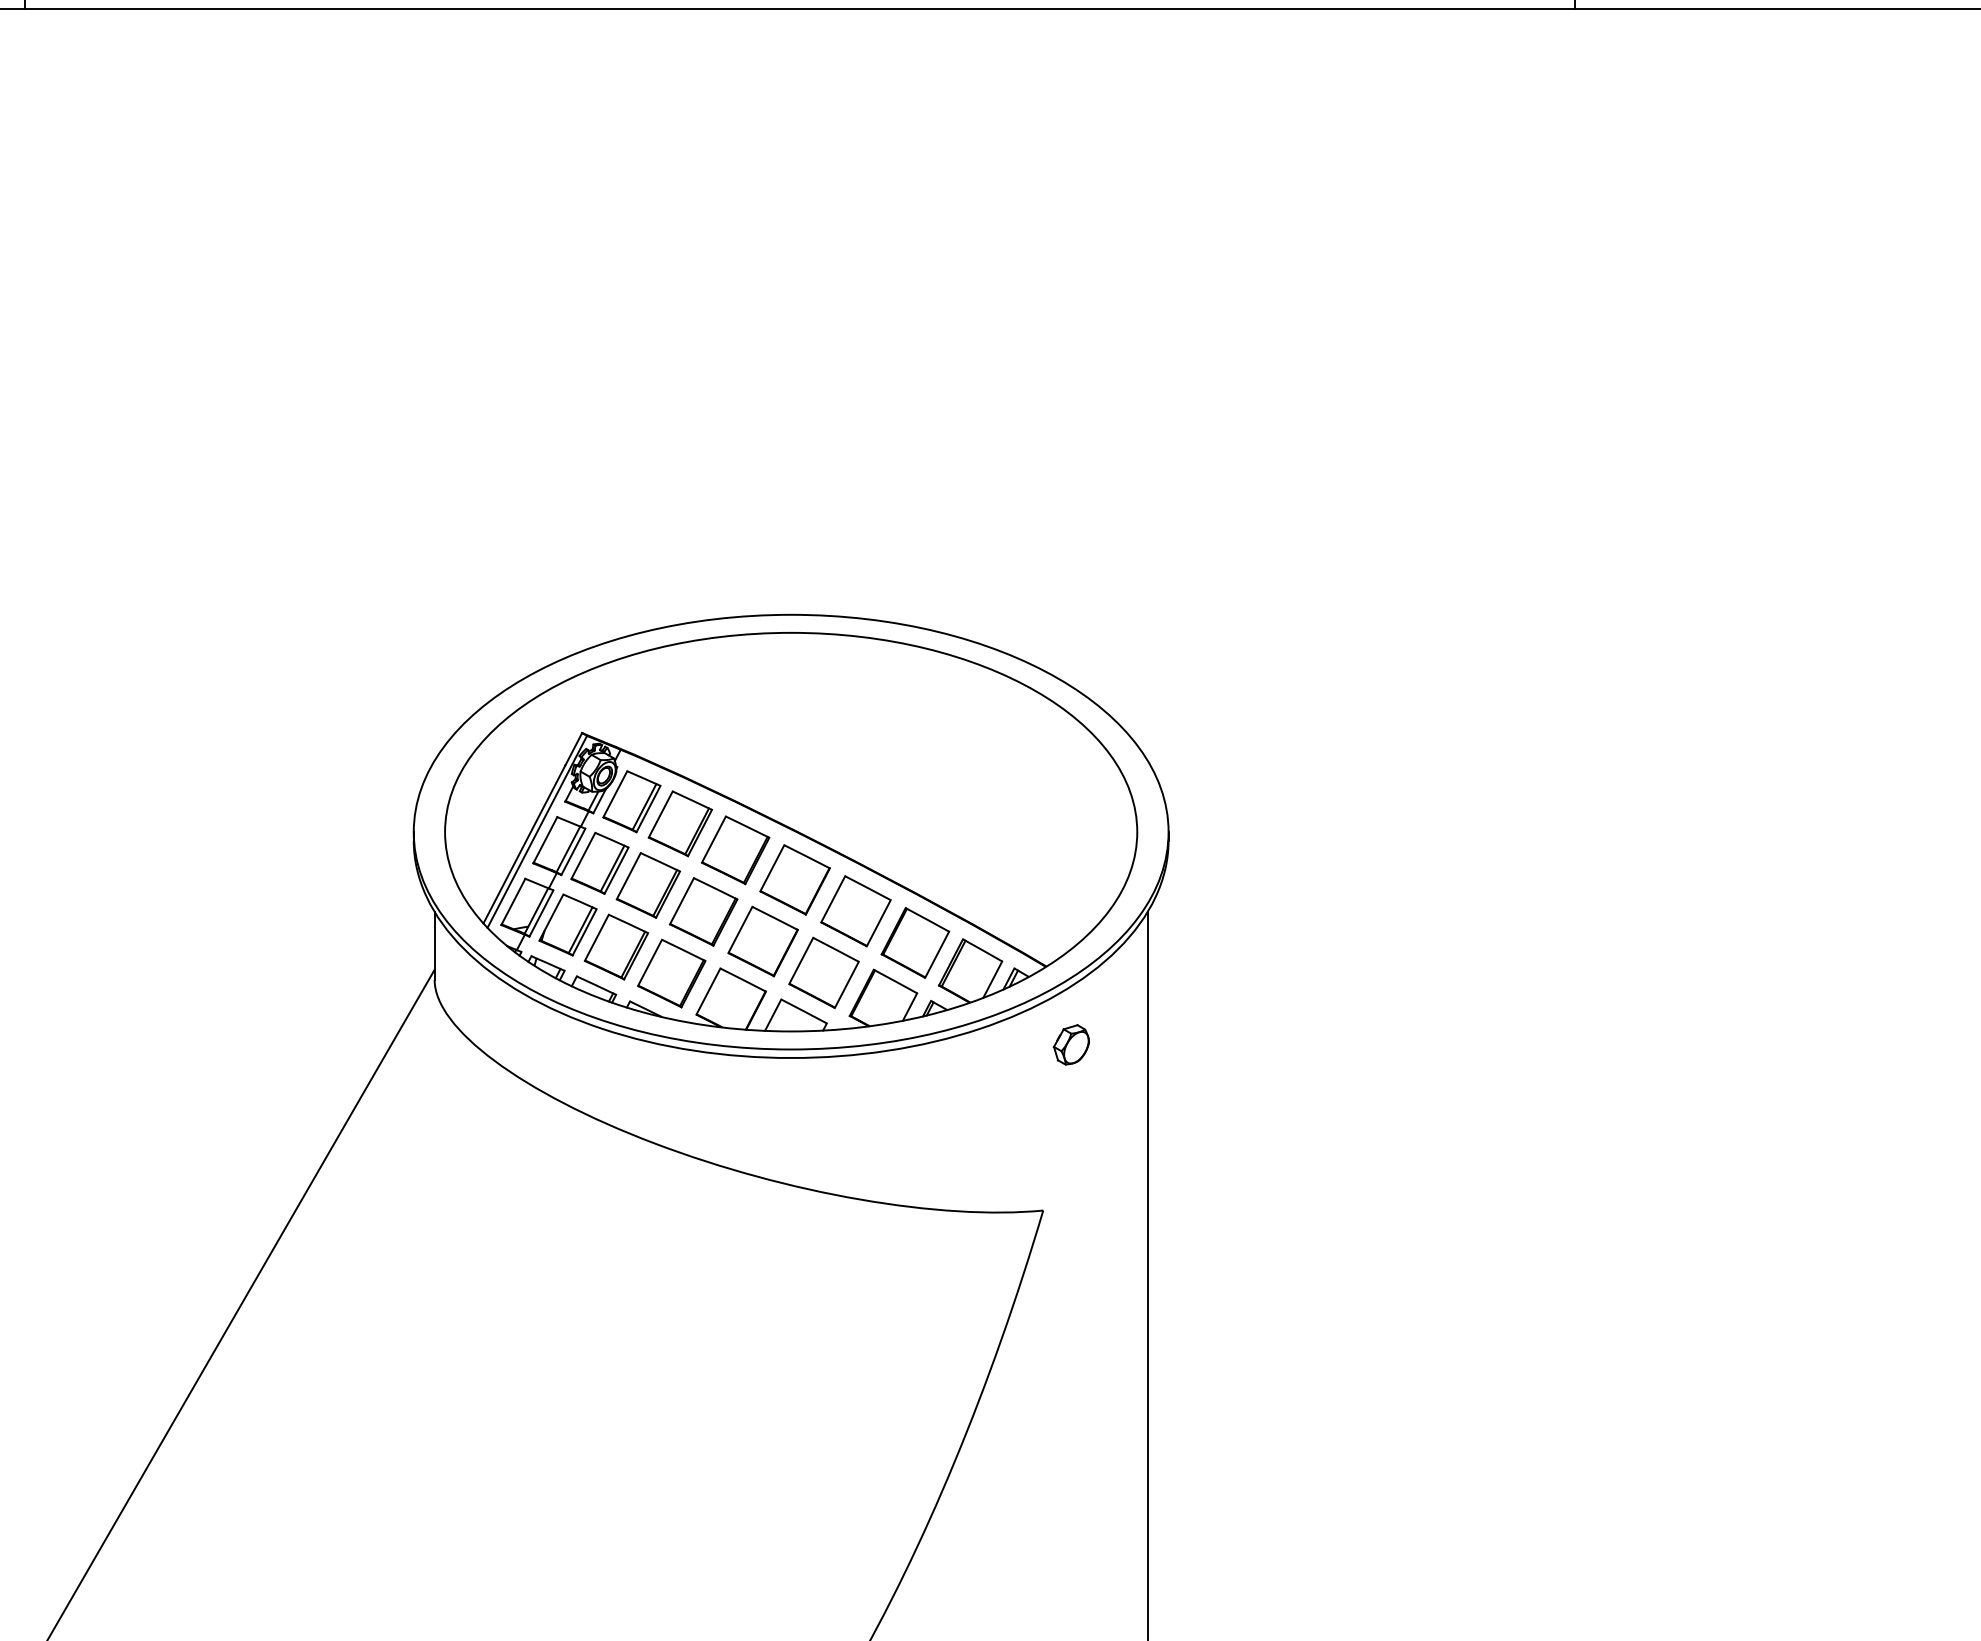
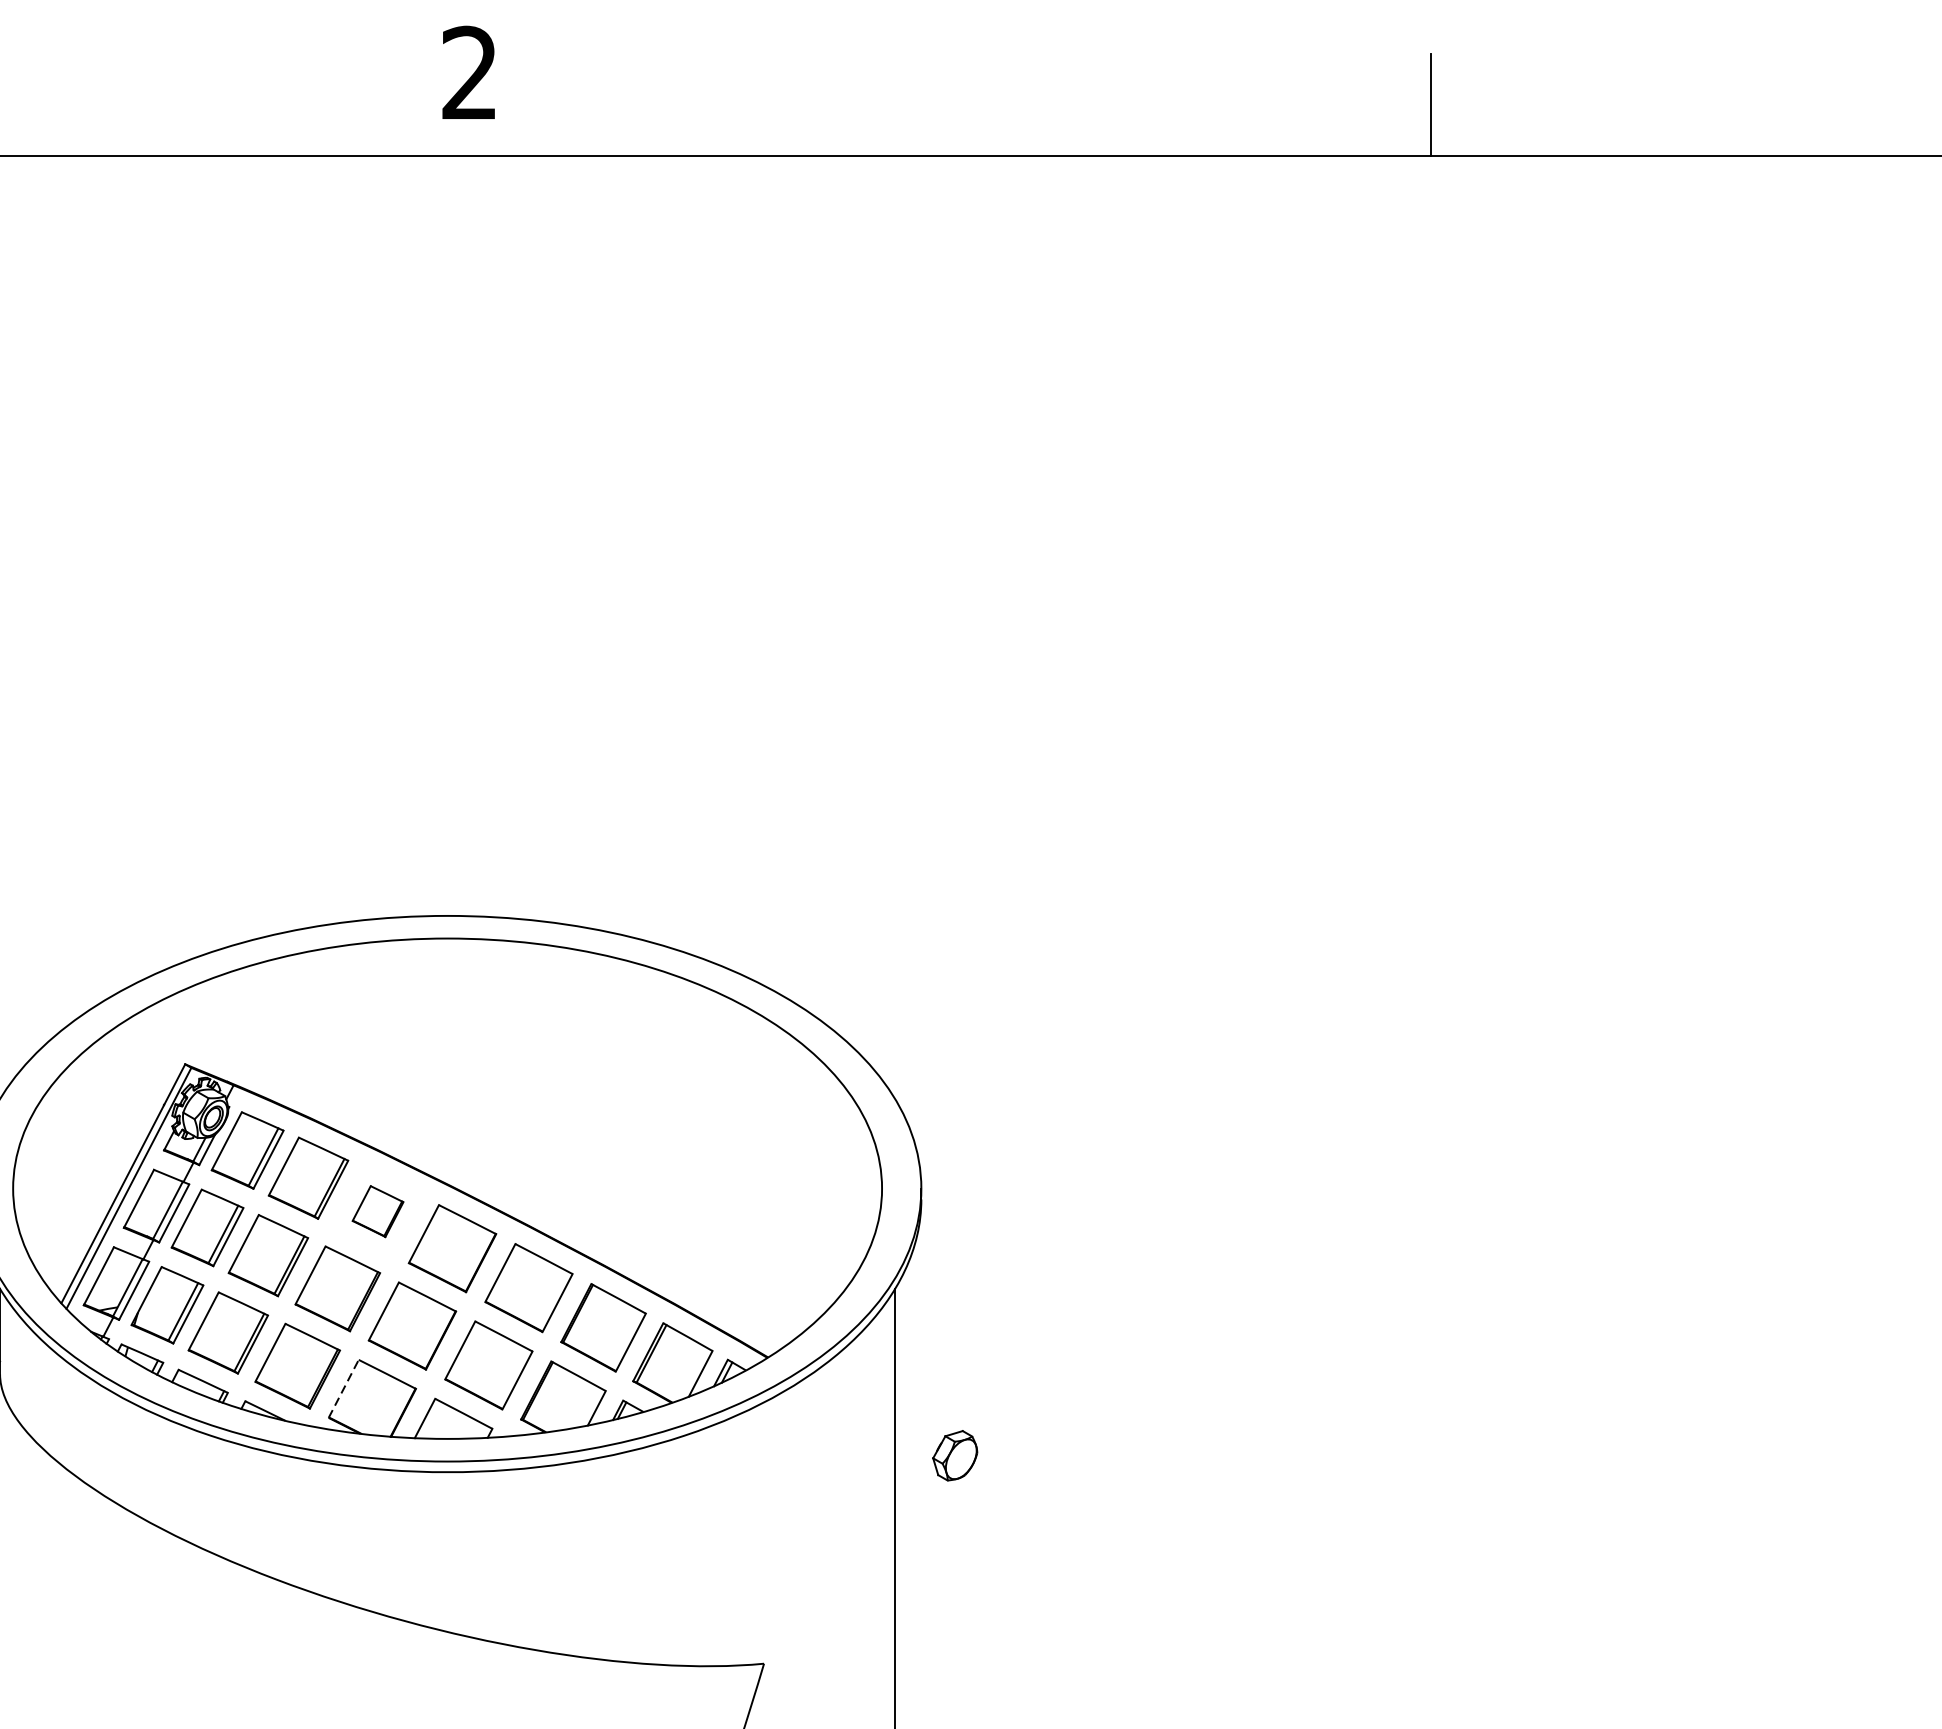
part: (735, 850) -> (377, 1211), size x0.6
line: (708, 991) -> (343, 1388), solid -> dashed
part: (1070, 1044) -> (953, 1455), moved

